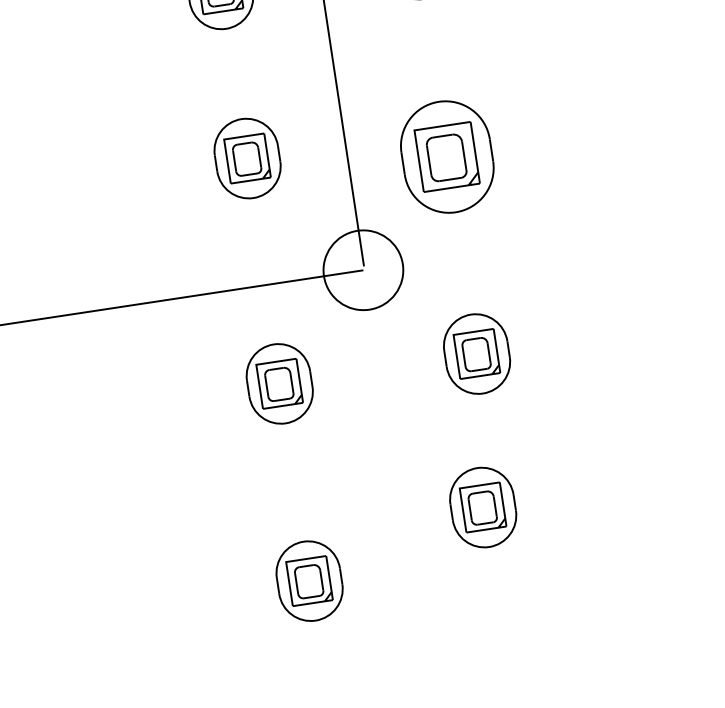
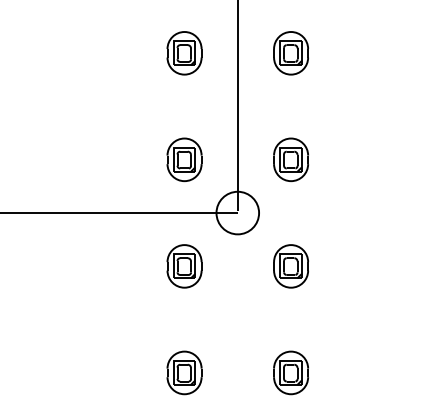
part: (445, 156) -> (290, 159), size x0.71
part: (247, 157) -> (184, 159), moved
part: (481, 506) -> (290, 372), moved

